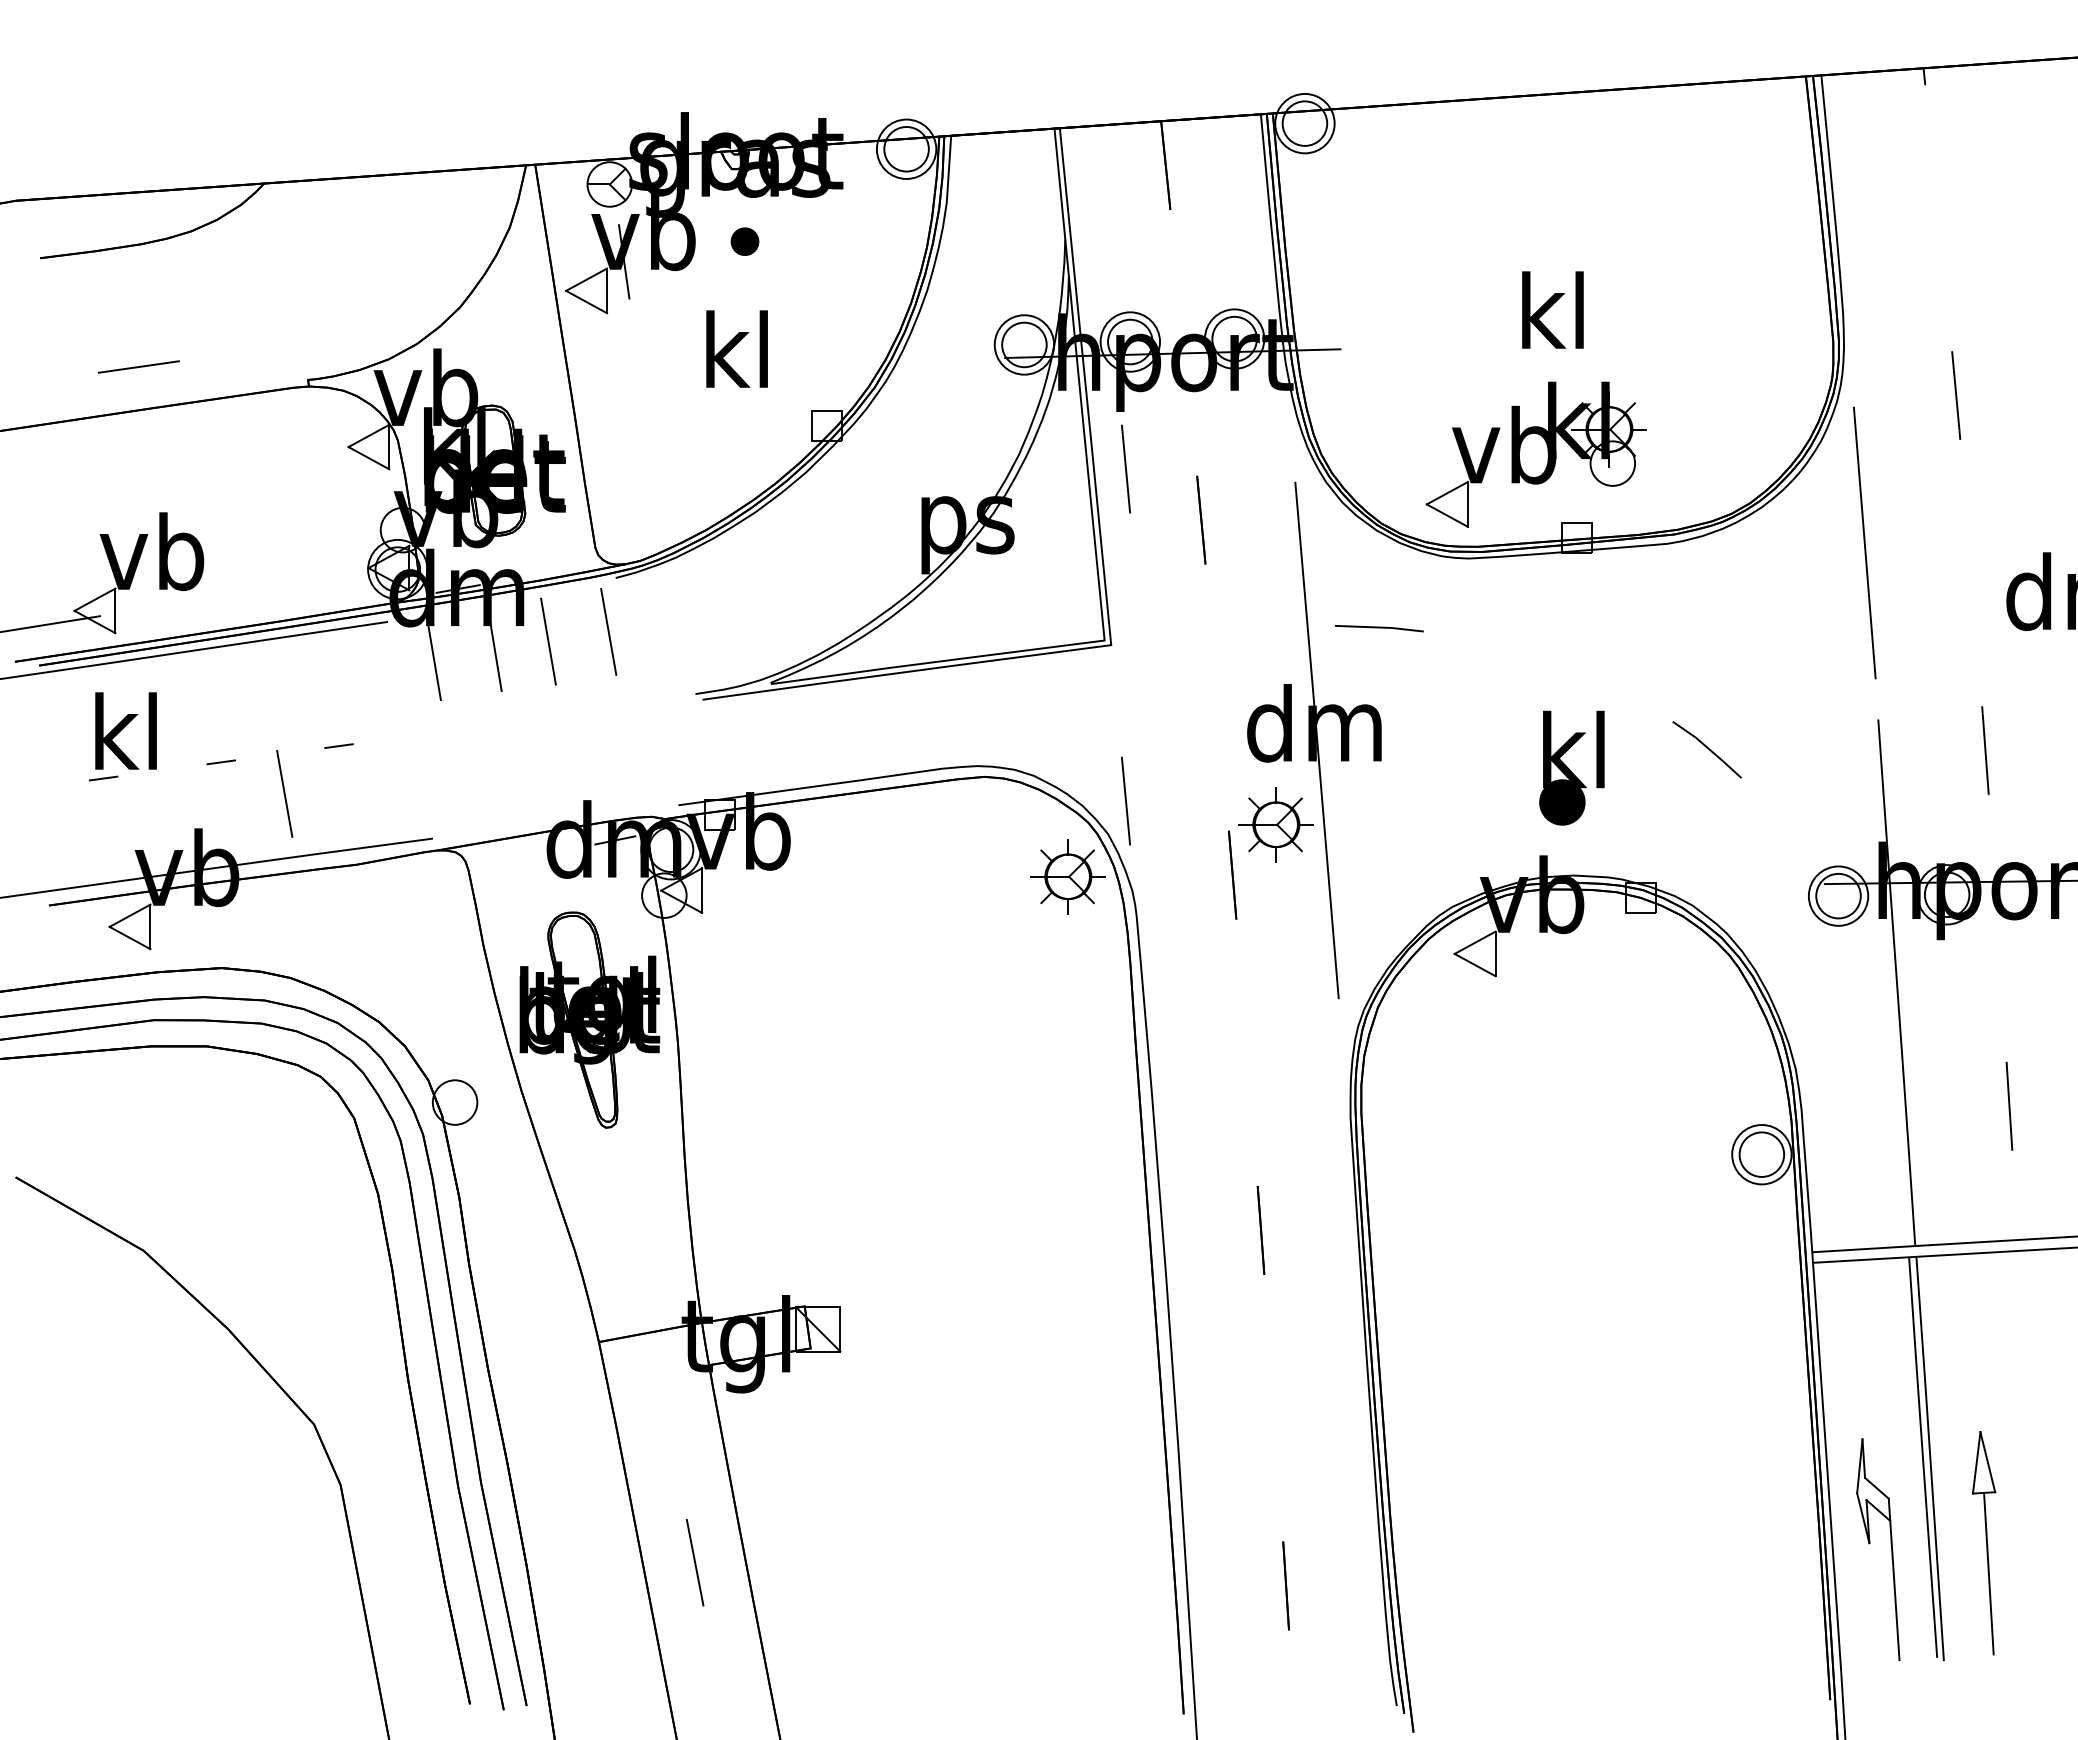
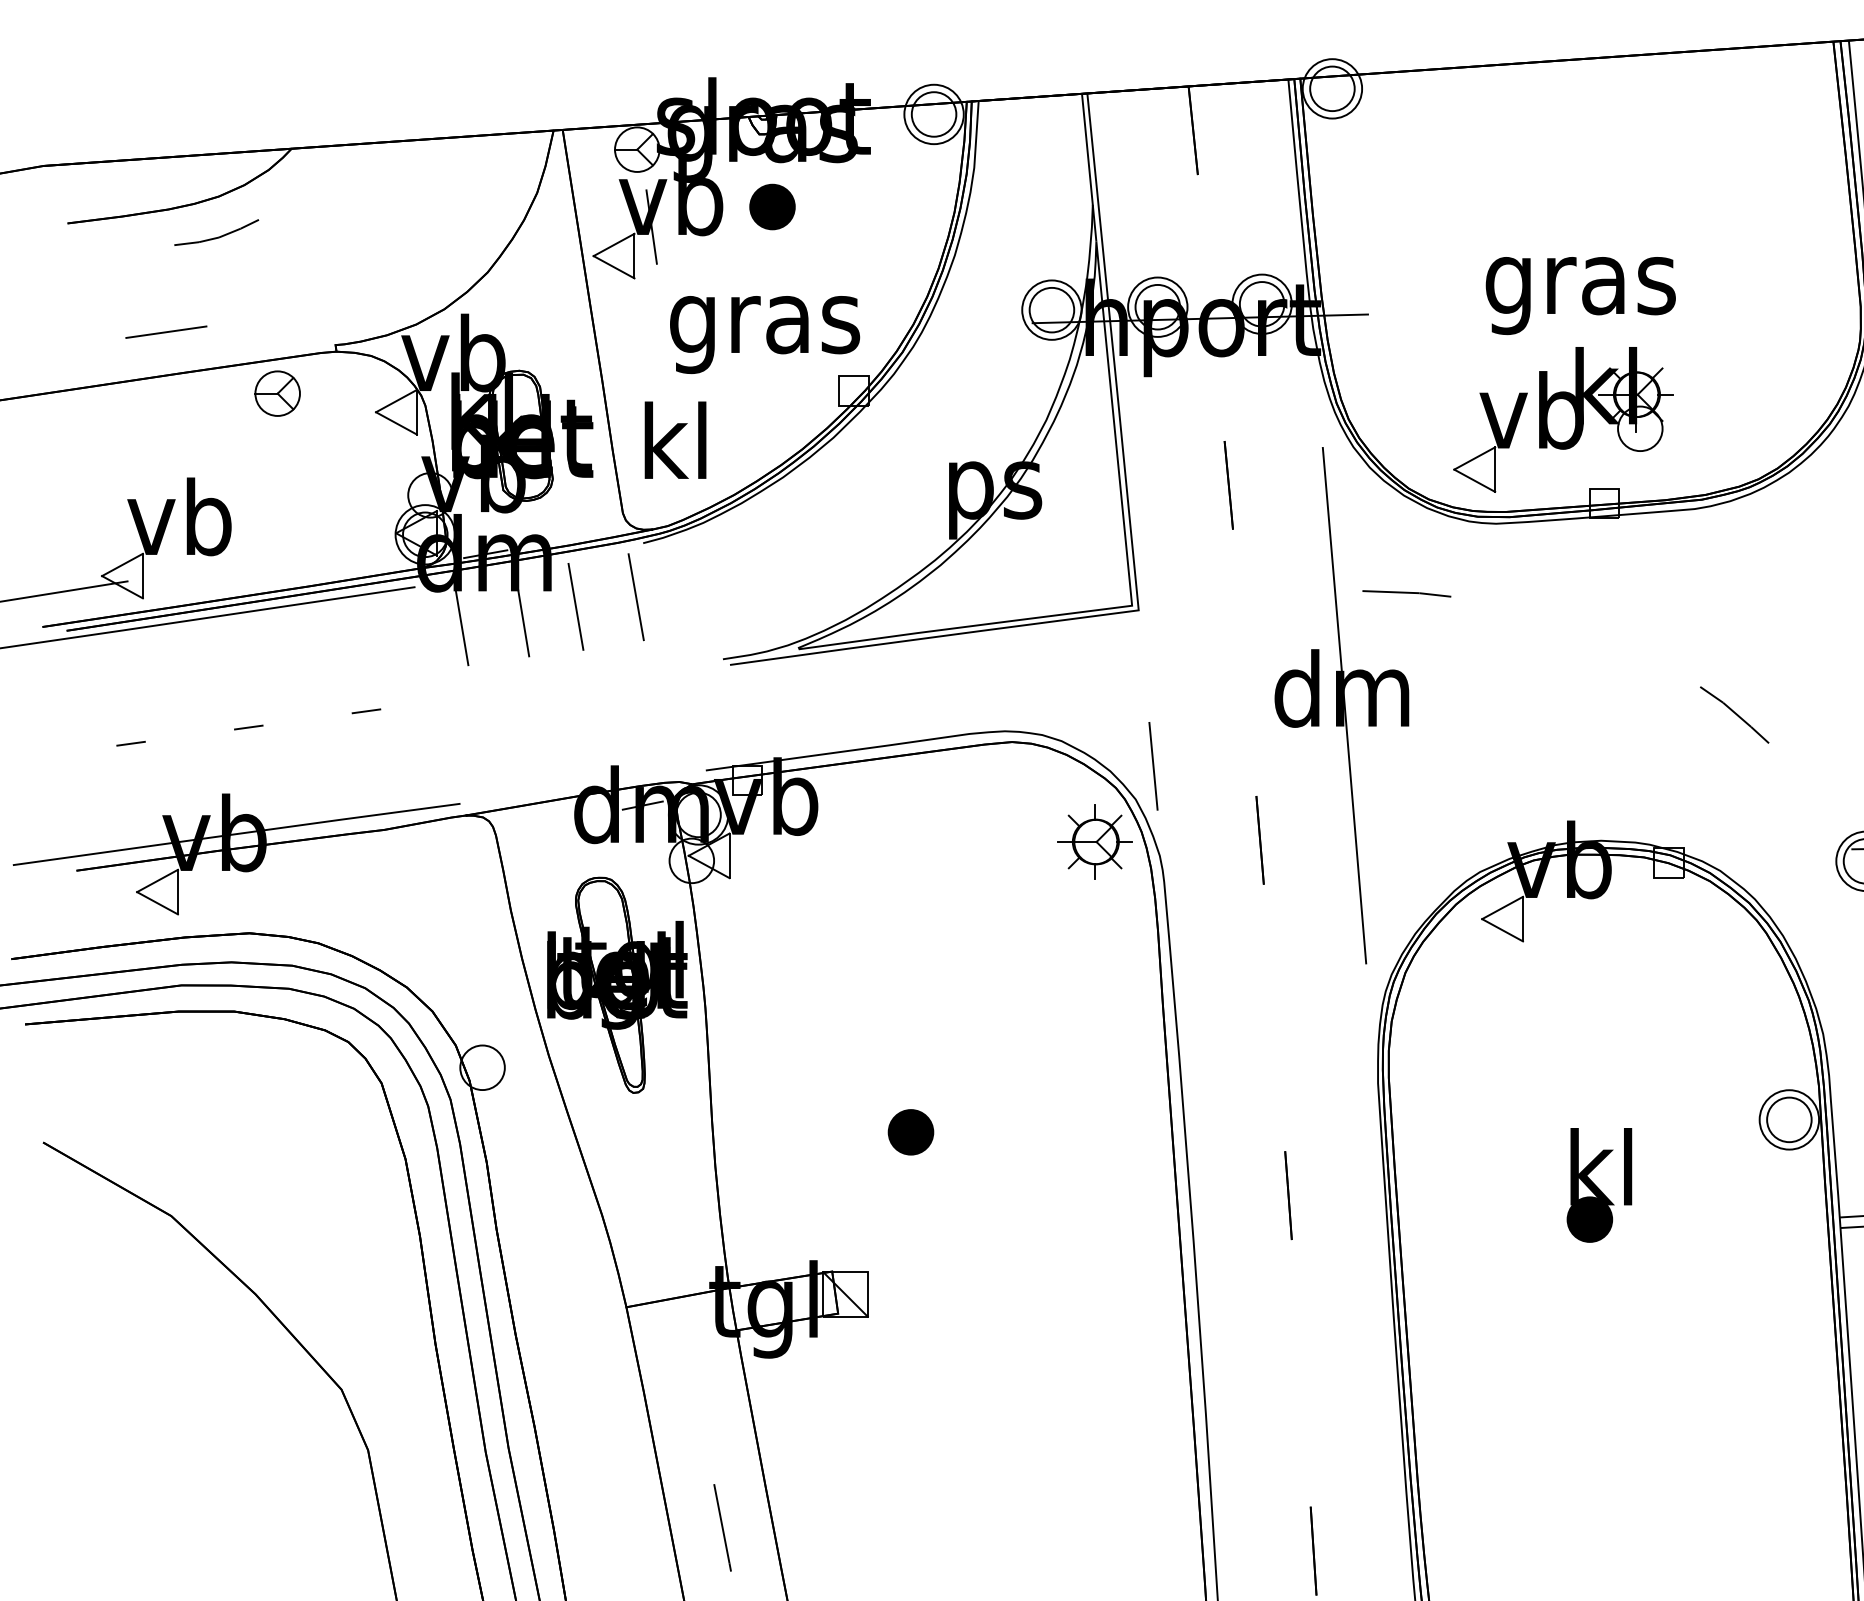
part: (744, 241) -> (771, 206), size x1.67
curve: (189, 271) -> (216, 236), added
text: (1553, 320) -> (1580, 285), kl -> gras
text: (737, 359) -> (764, 324), kl -> gras
part: (250, 428) -> (277, 393), added
line: (1125, 468) -> (1152, 433), removed
text: (125, 730) -> (674, 439), moved
part: (1571, 767) -> (1598, 1184), moved
line: (284, 793) -> (311, 758), removed
part: (1275, 824) -> (1302, 789), removed
part: (883, 1167) -> (910, 1132), added

